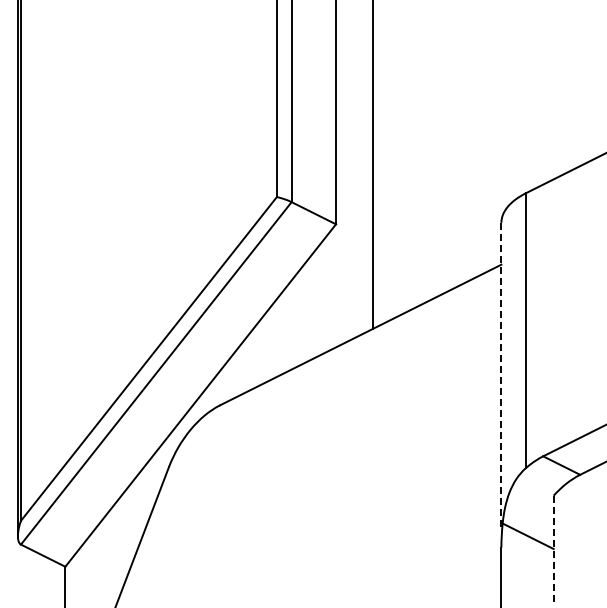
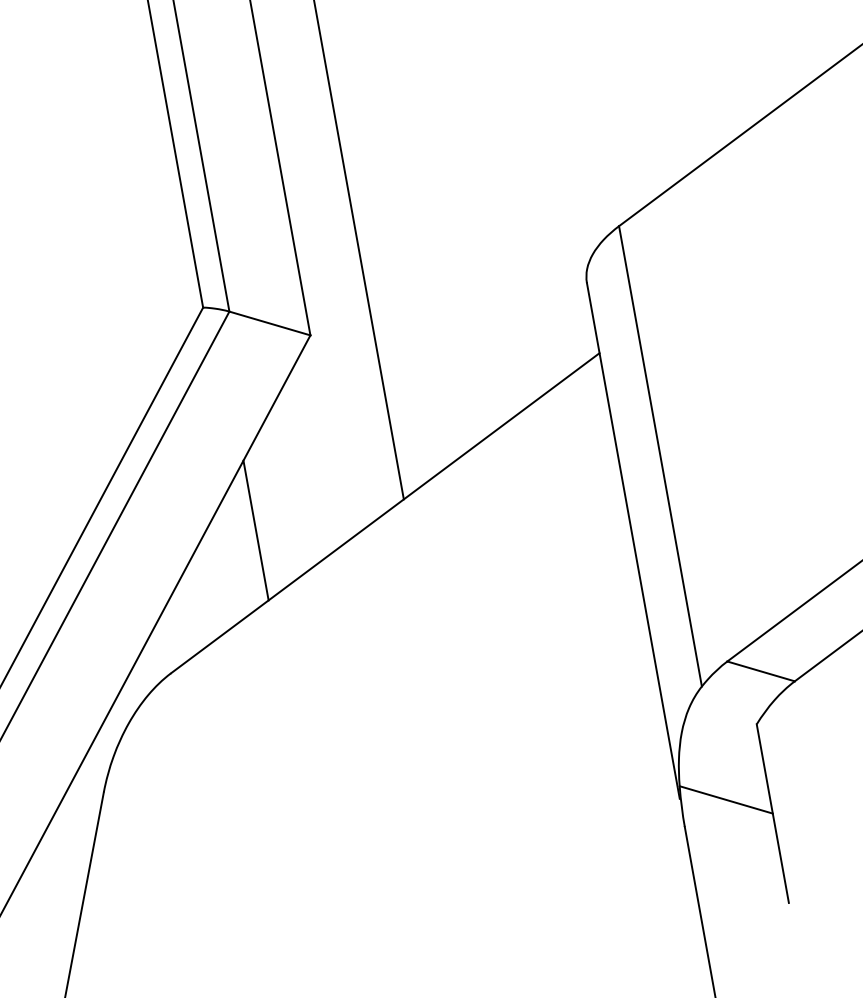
line: (284, 331) -> (256, 530), added
line: (501, 376) -> (633, 540), dashed -> solid
line: (553, 548) -> (772, 812), dashed -> solid

